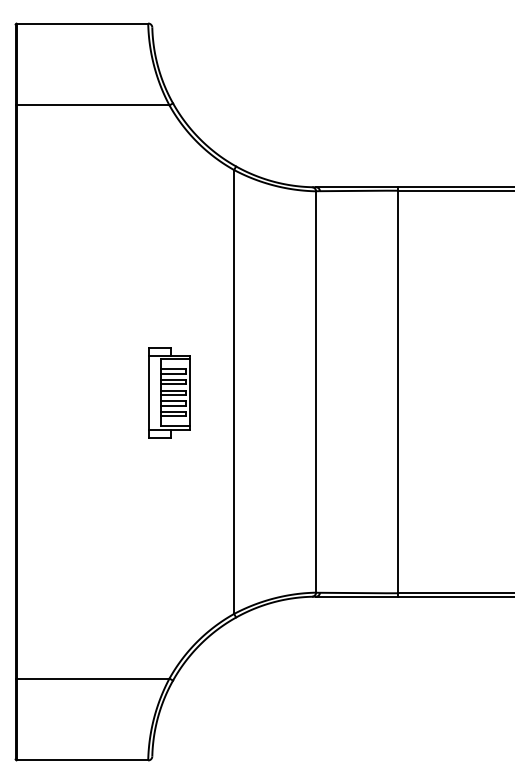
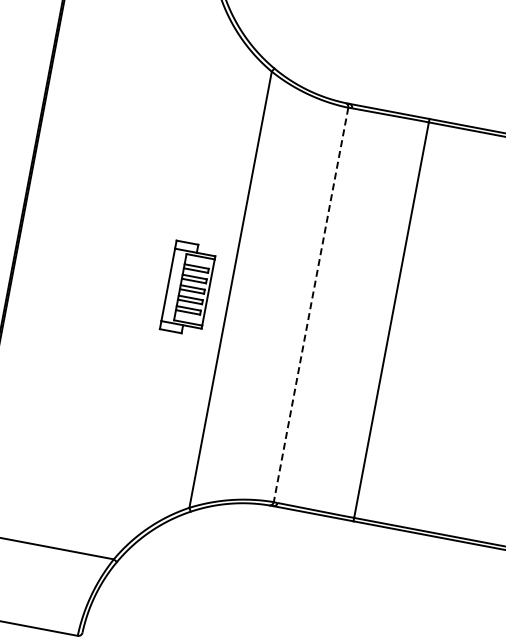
part: (169, 392) -> (188, 288), moved
line: (316, 392) -> (311, 305), solid -> dashed

